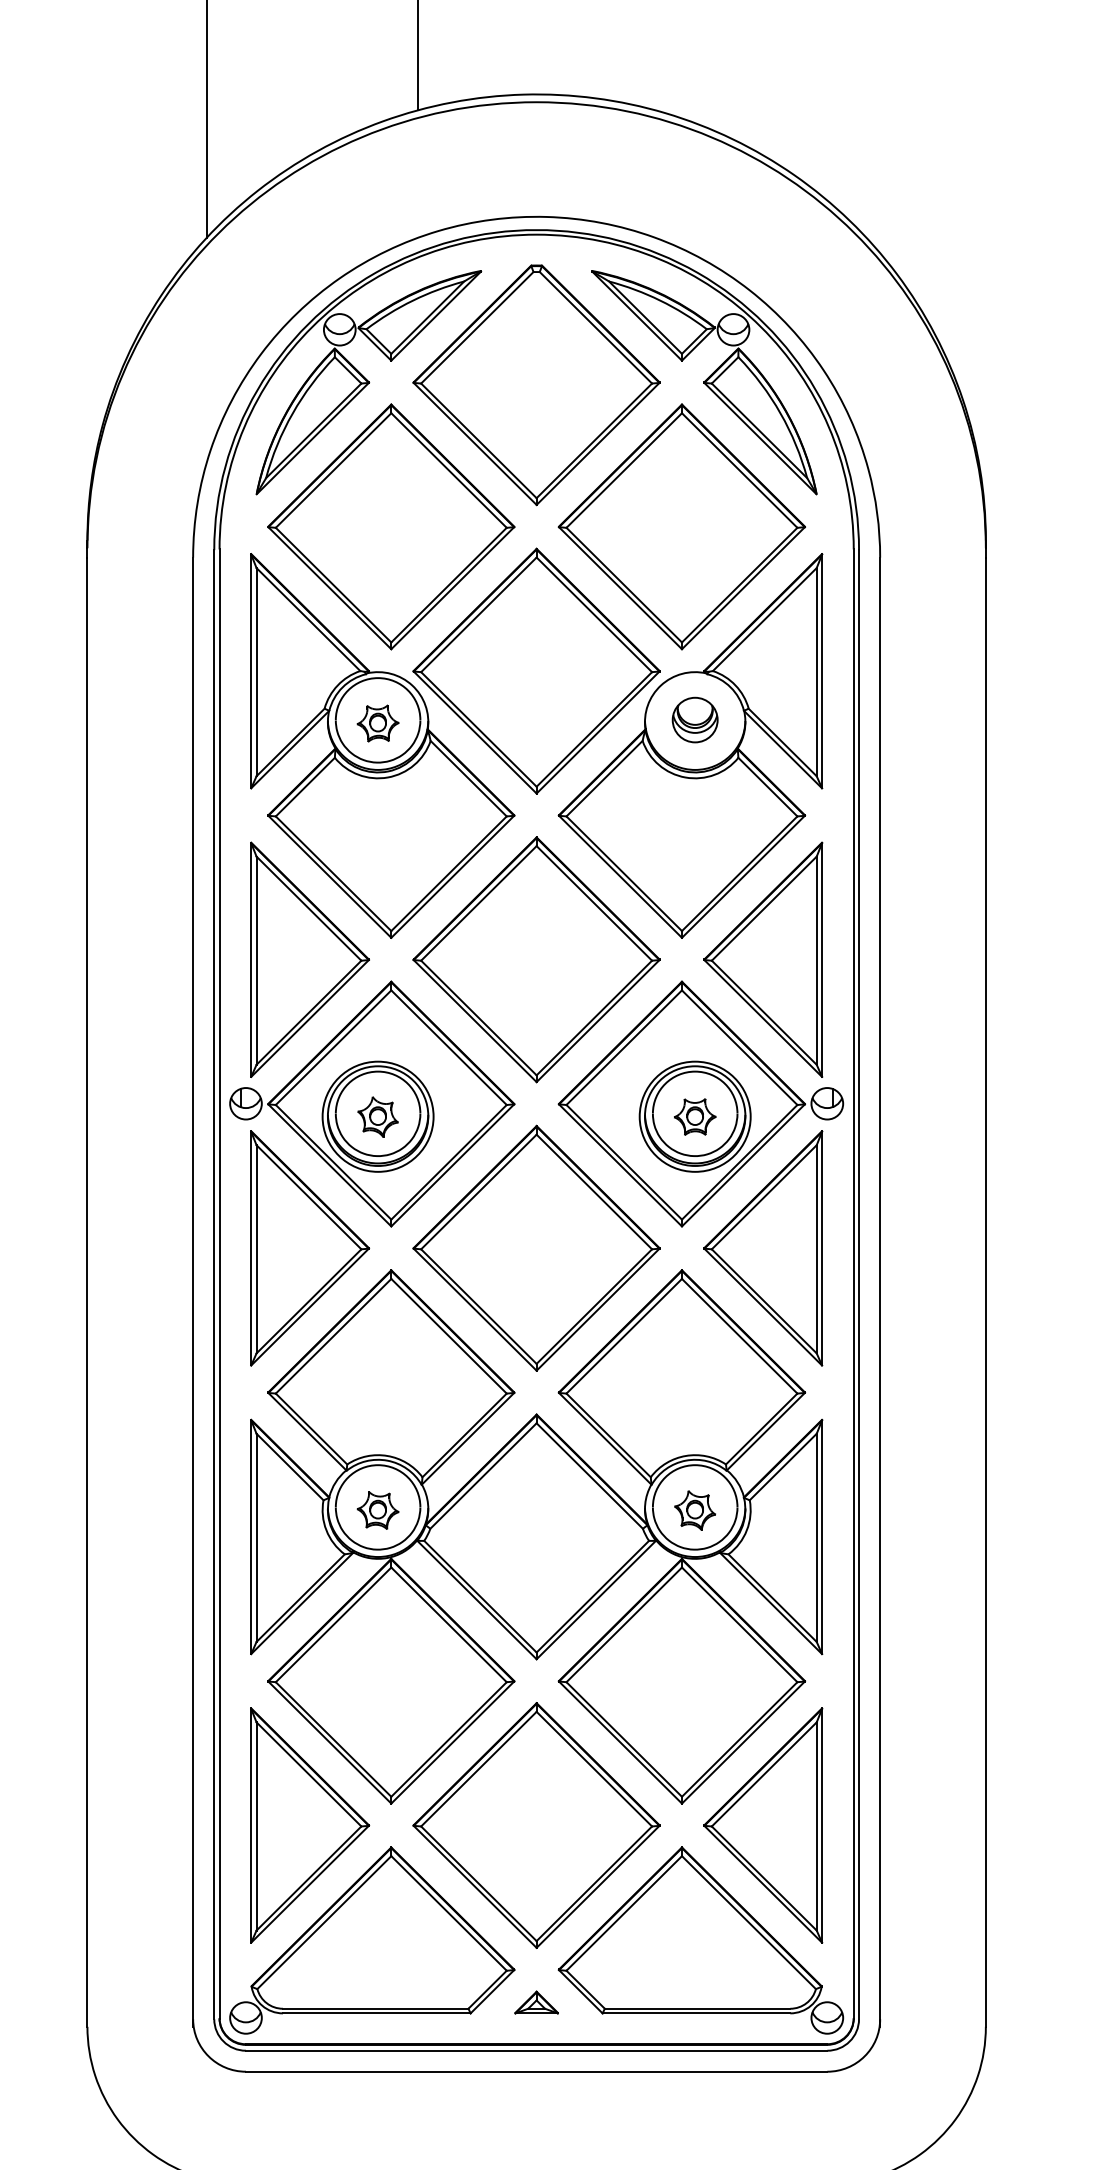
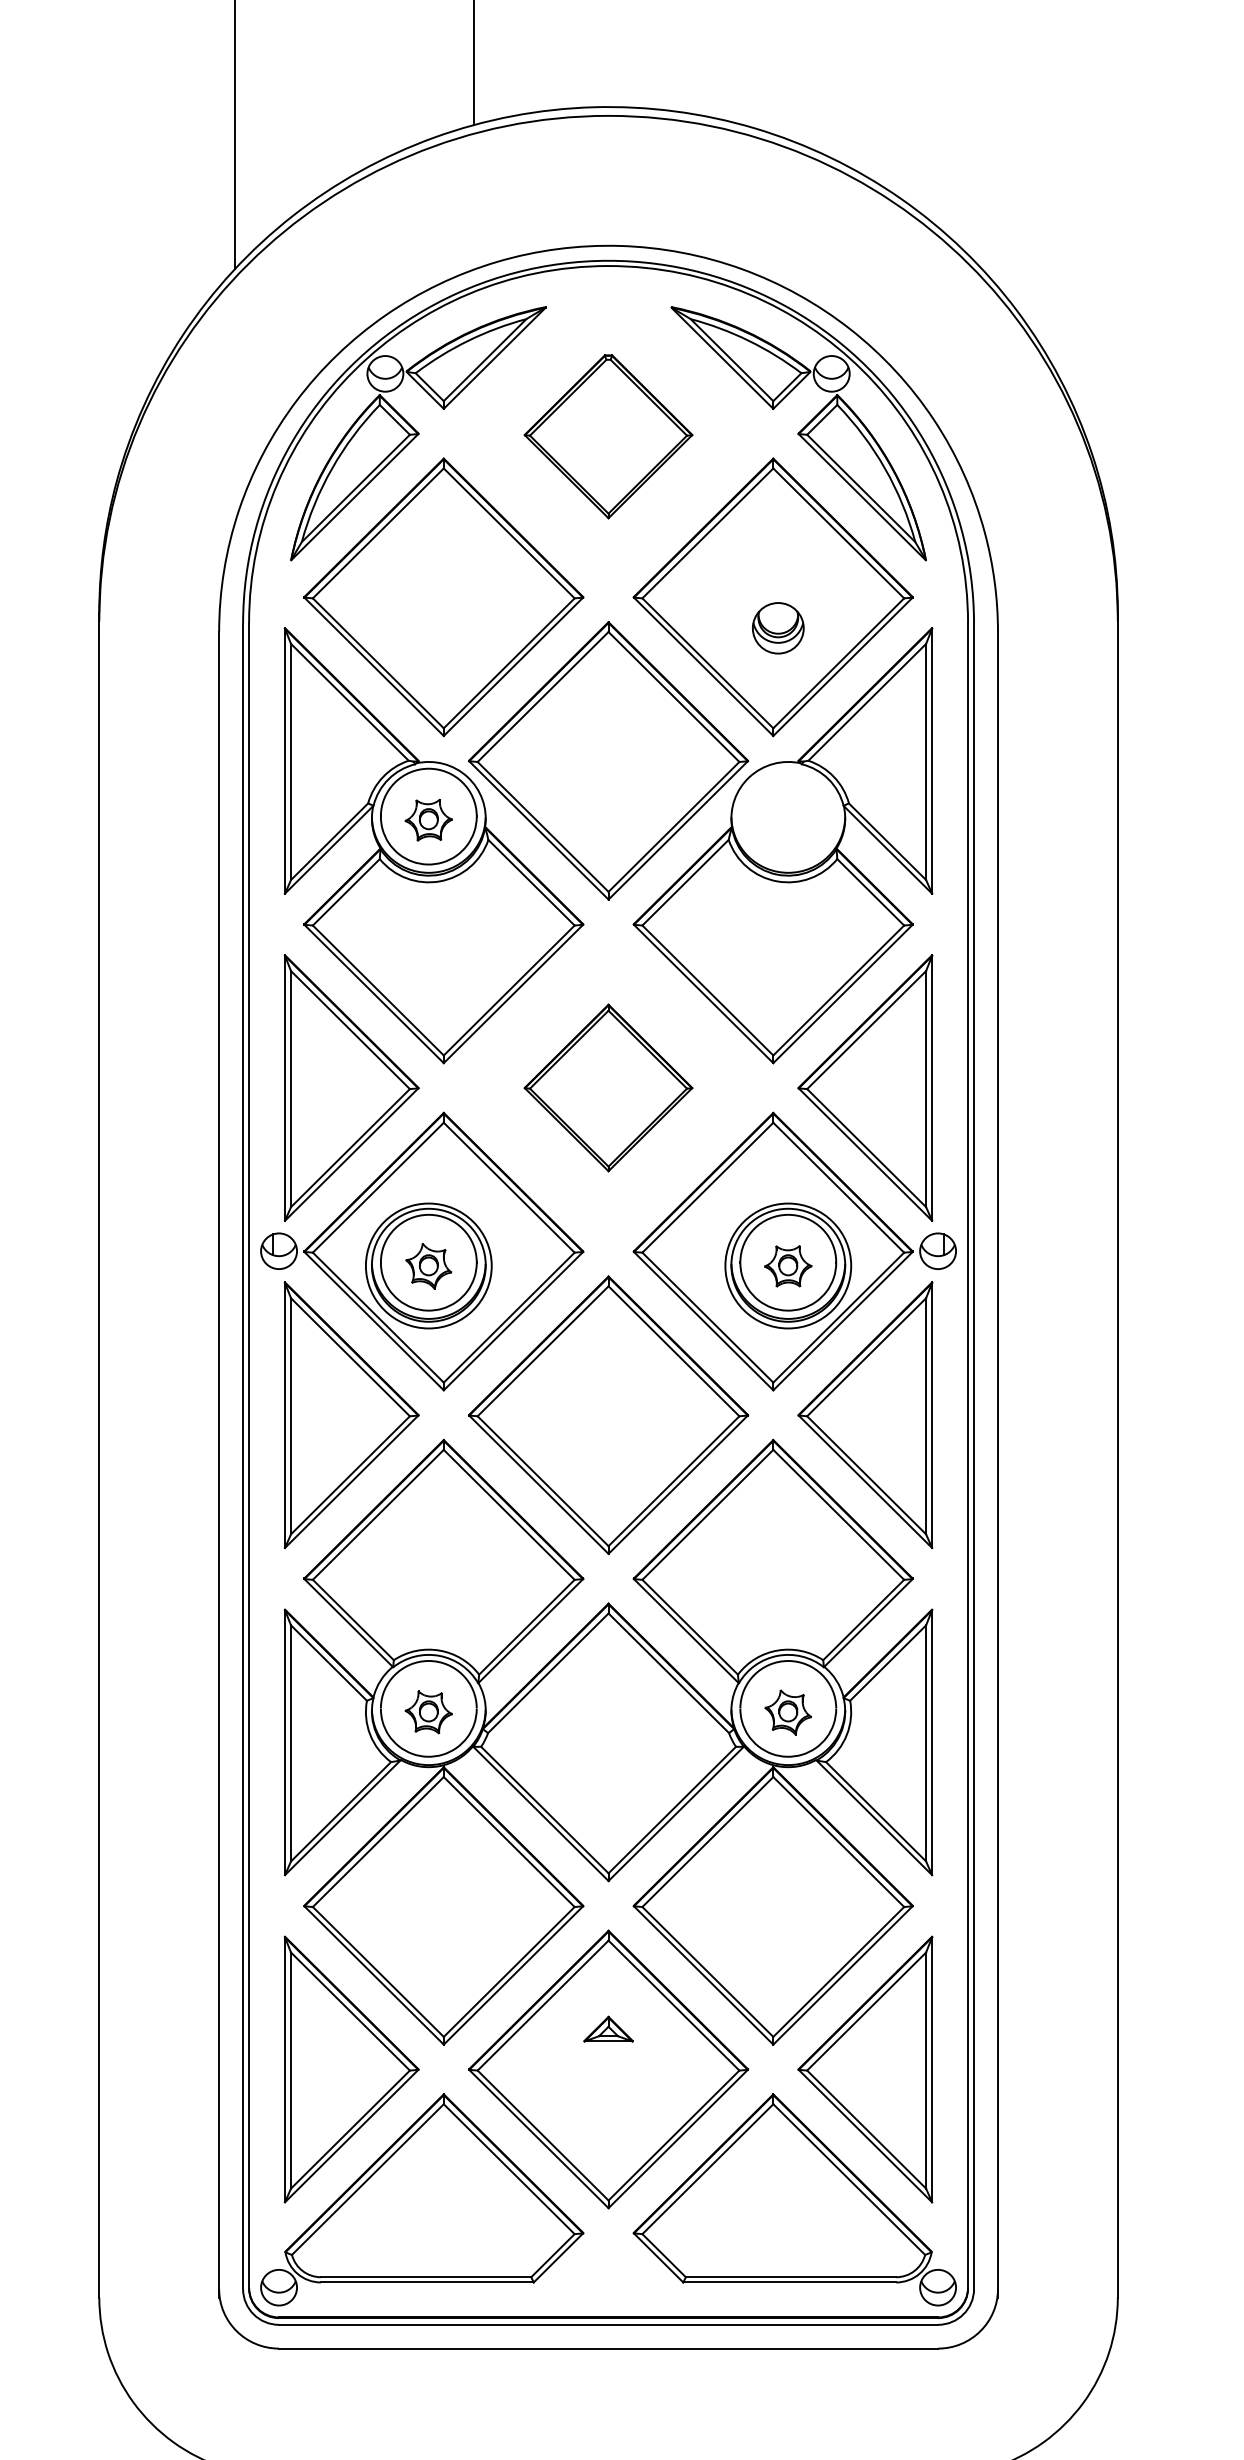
part: (536, 385) -> (608, 436), size x0.6
part: (695, 720) -> (778, 628), moved
part: (536, 959) -> (608, 1087), size x0.6
part: (536, 2001) -> (608, 2028), moved

